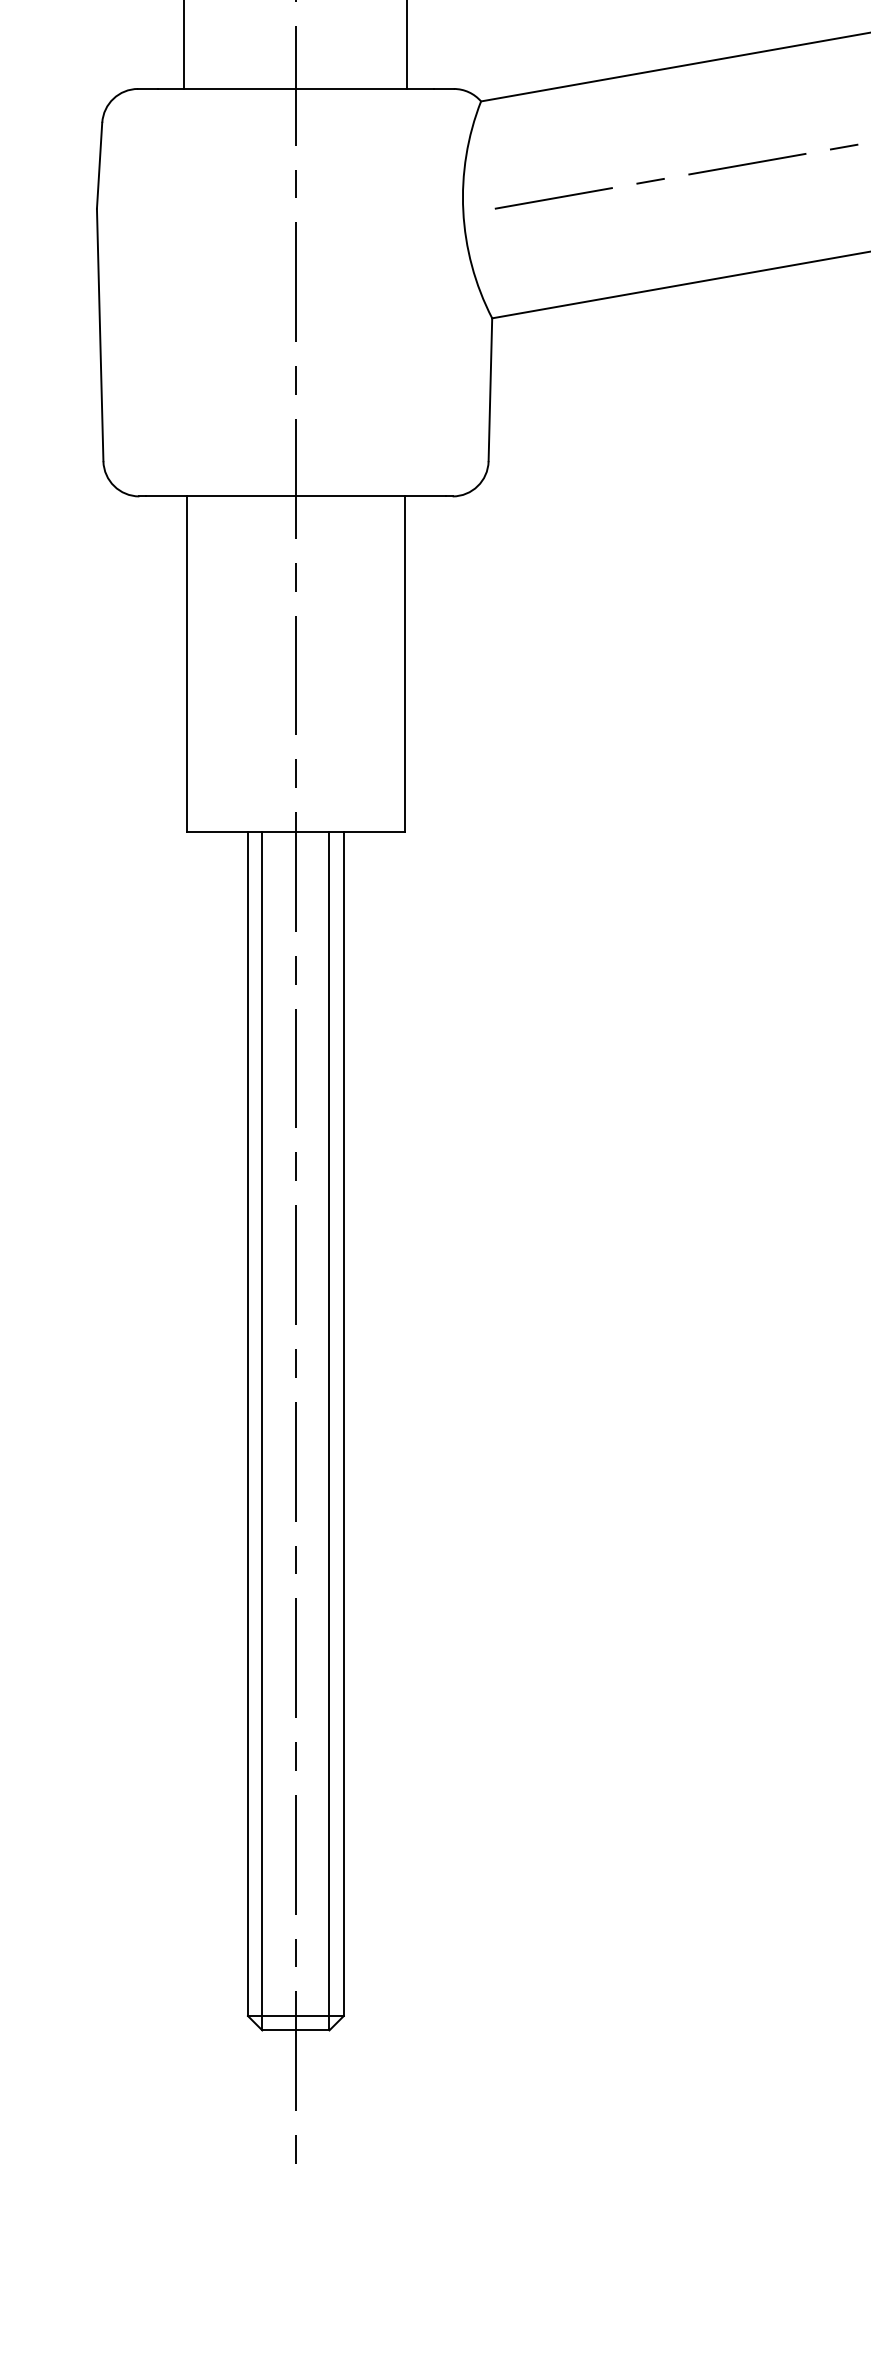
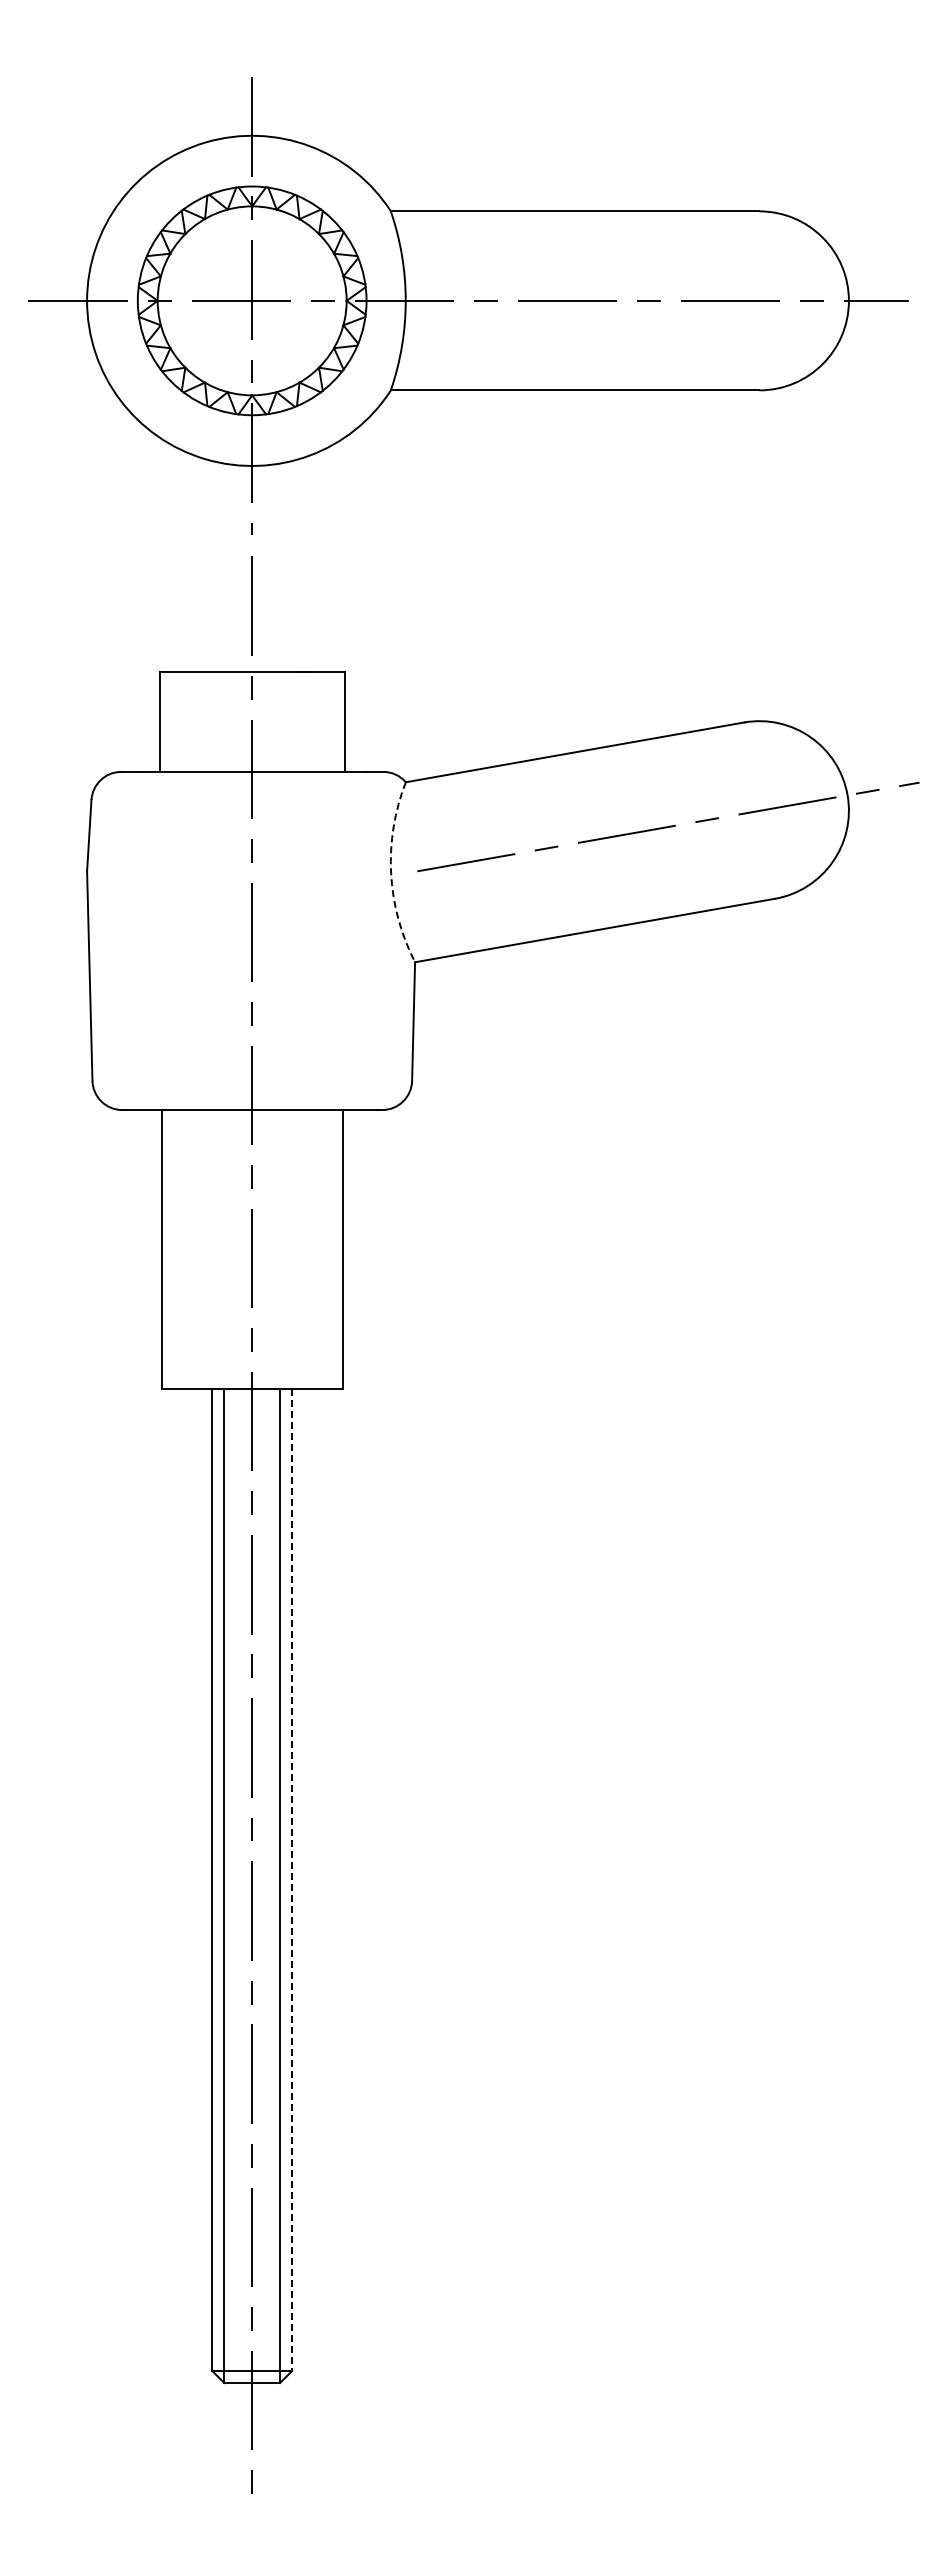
arc: (463, 211) -> (391, 873), solid -> dashed
line: (343, 1424) -> (291, 1880), solid -> dashed

